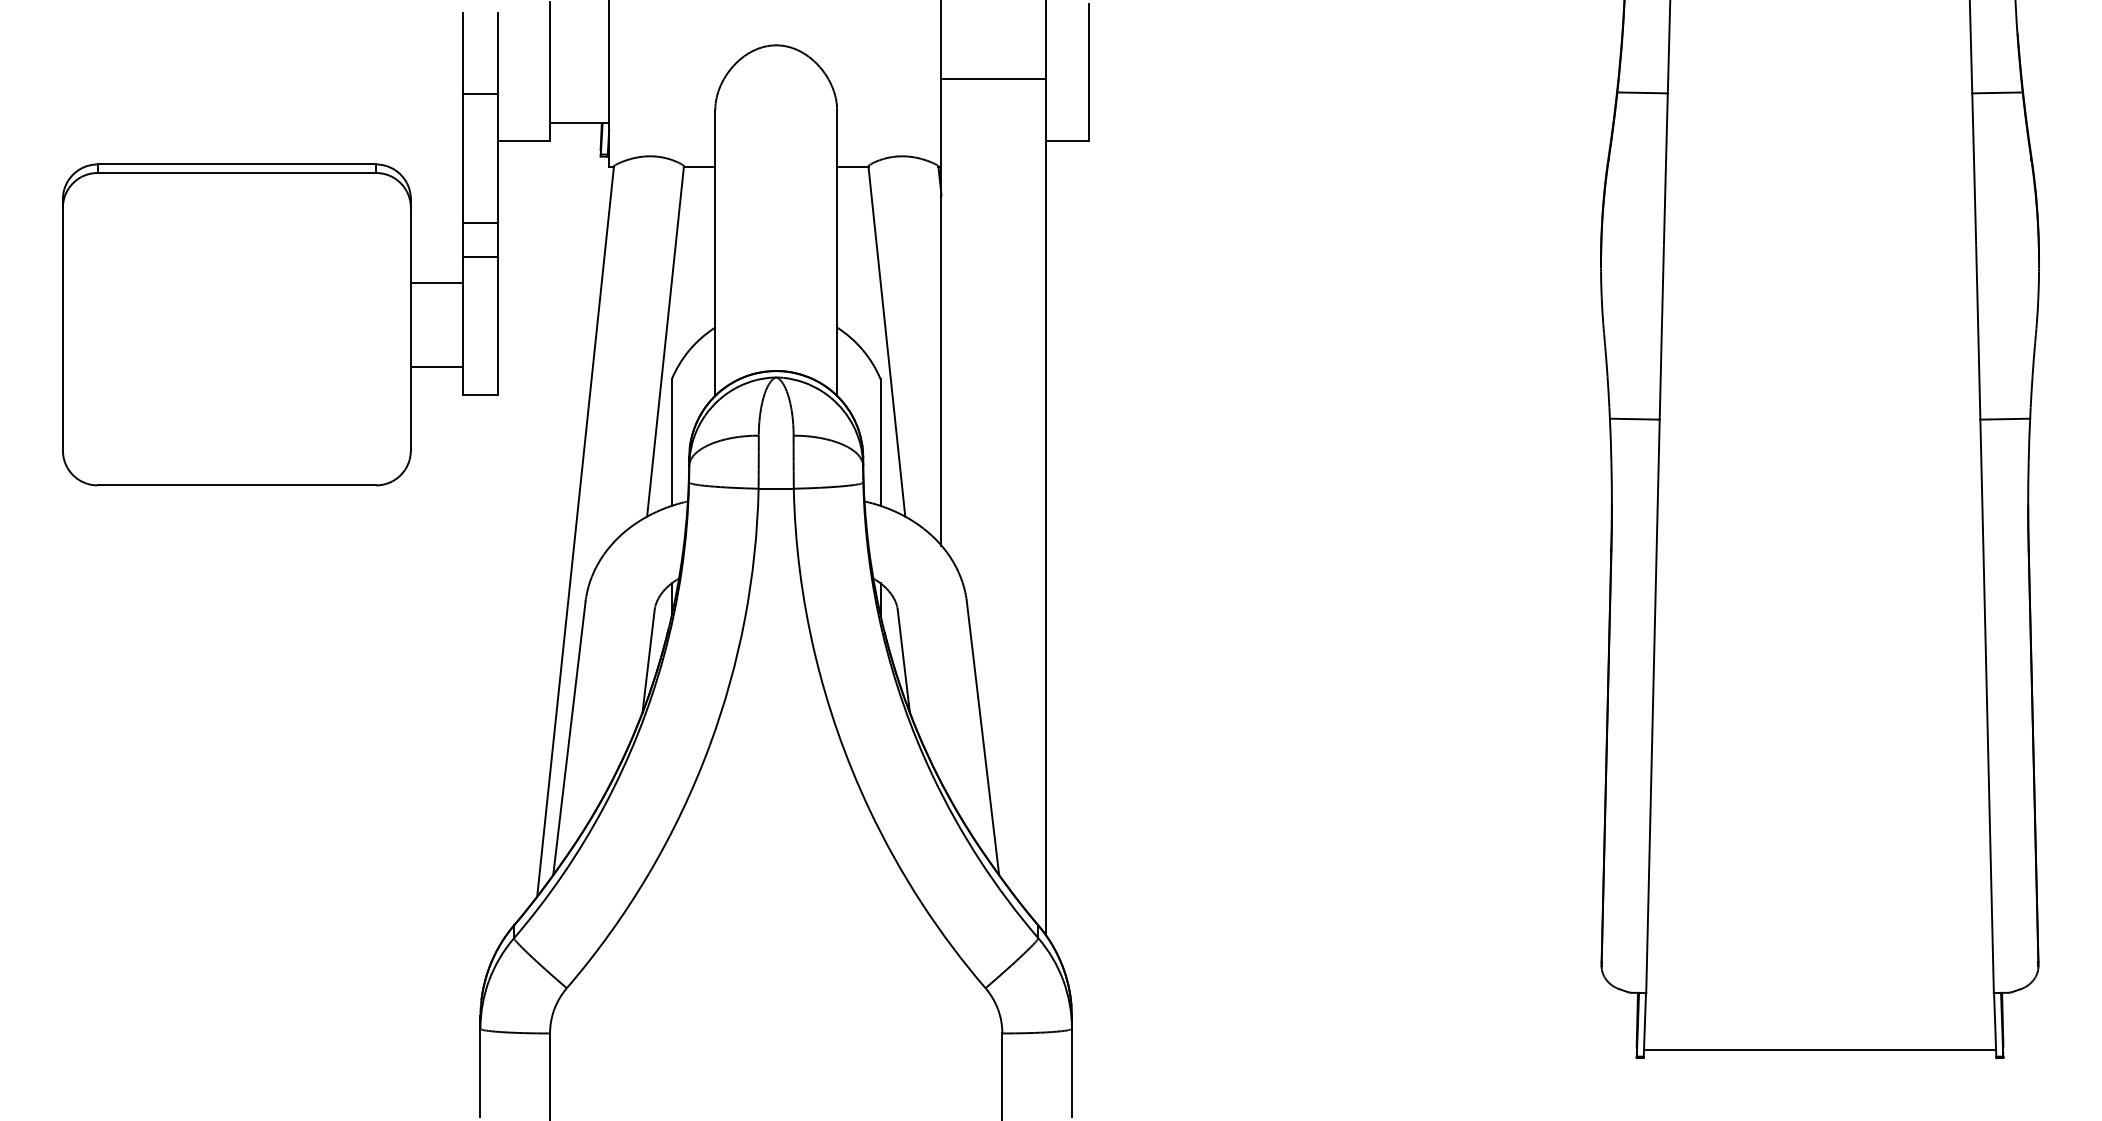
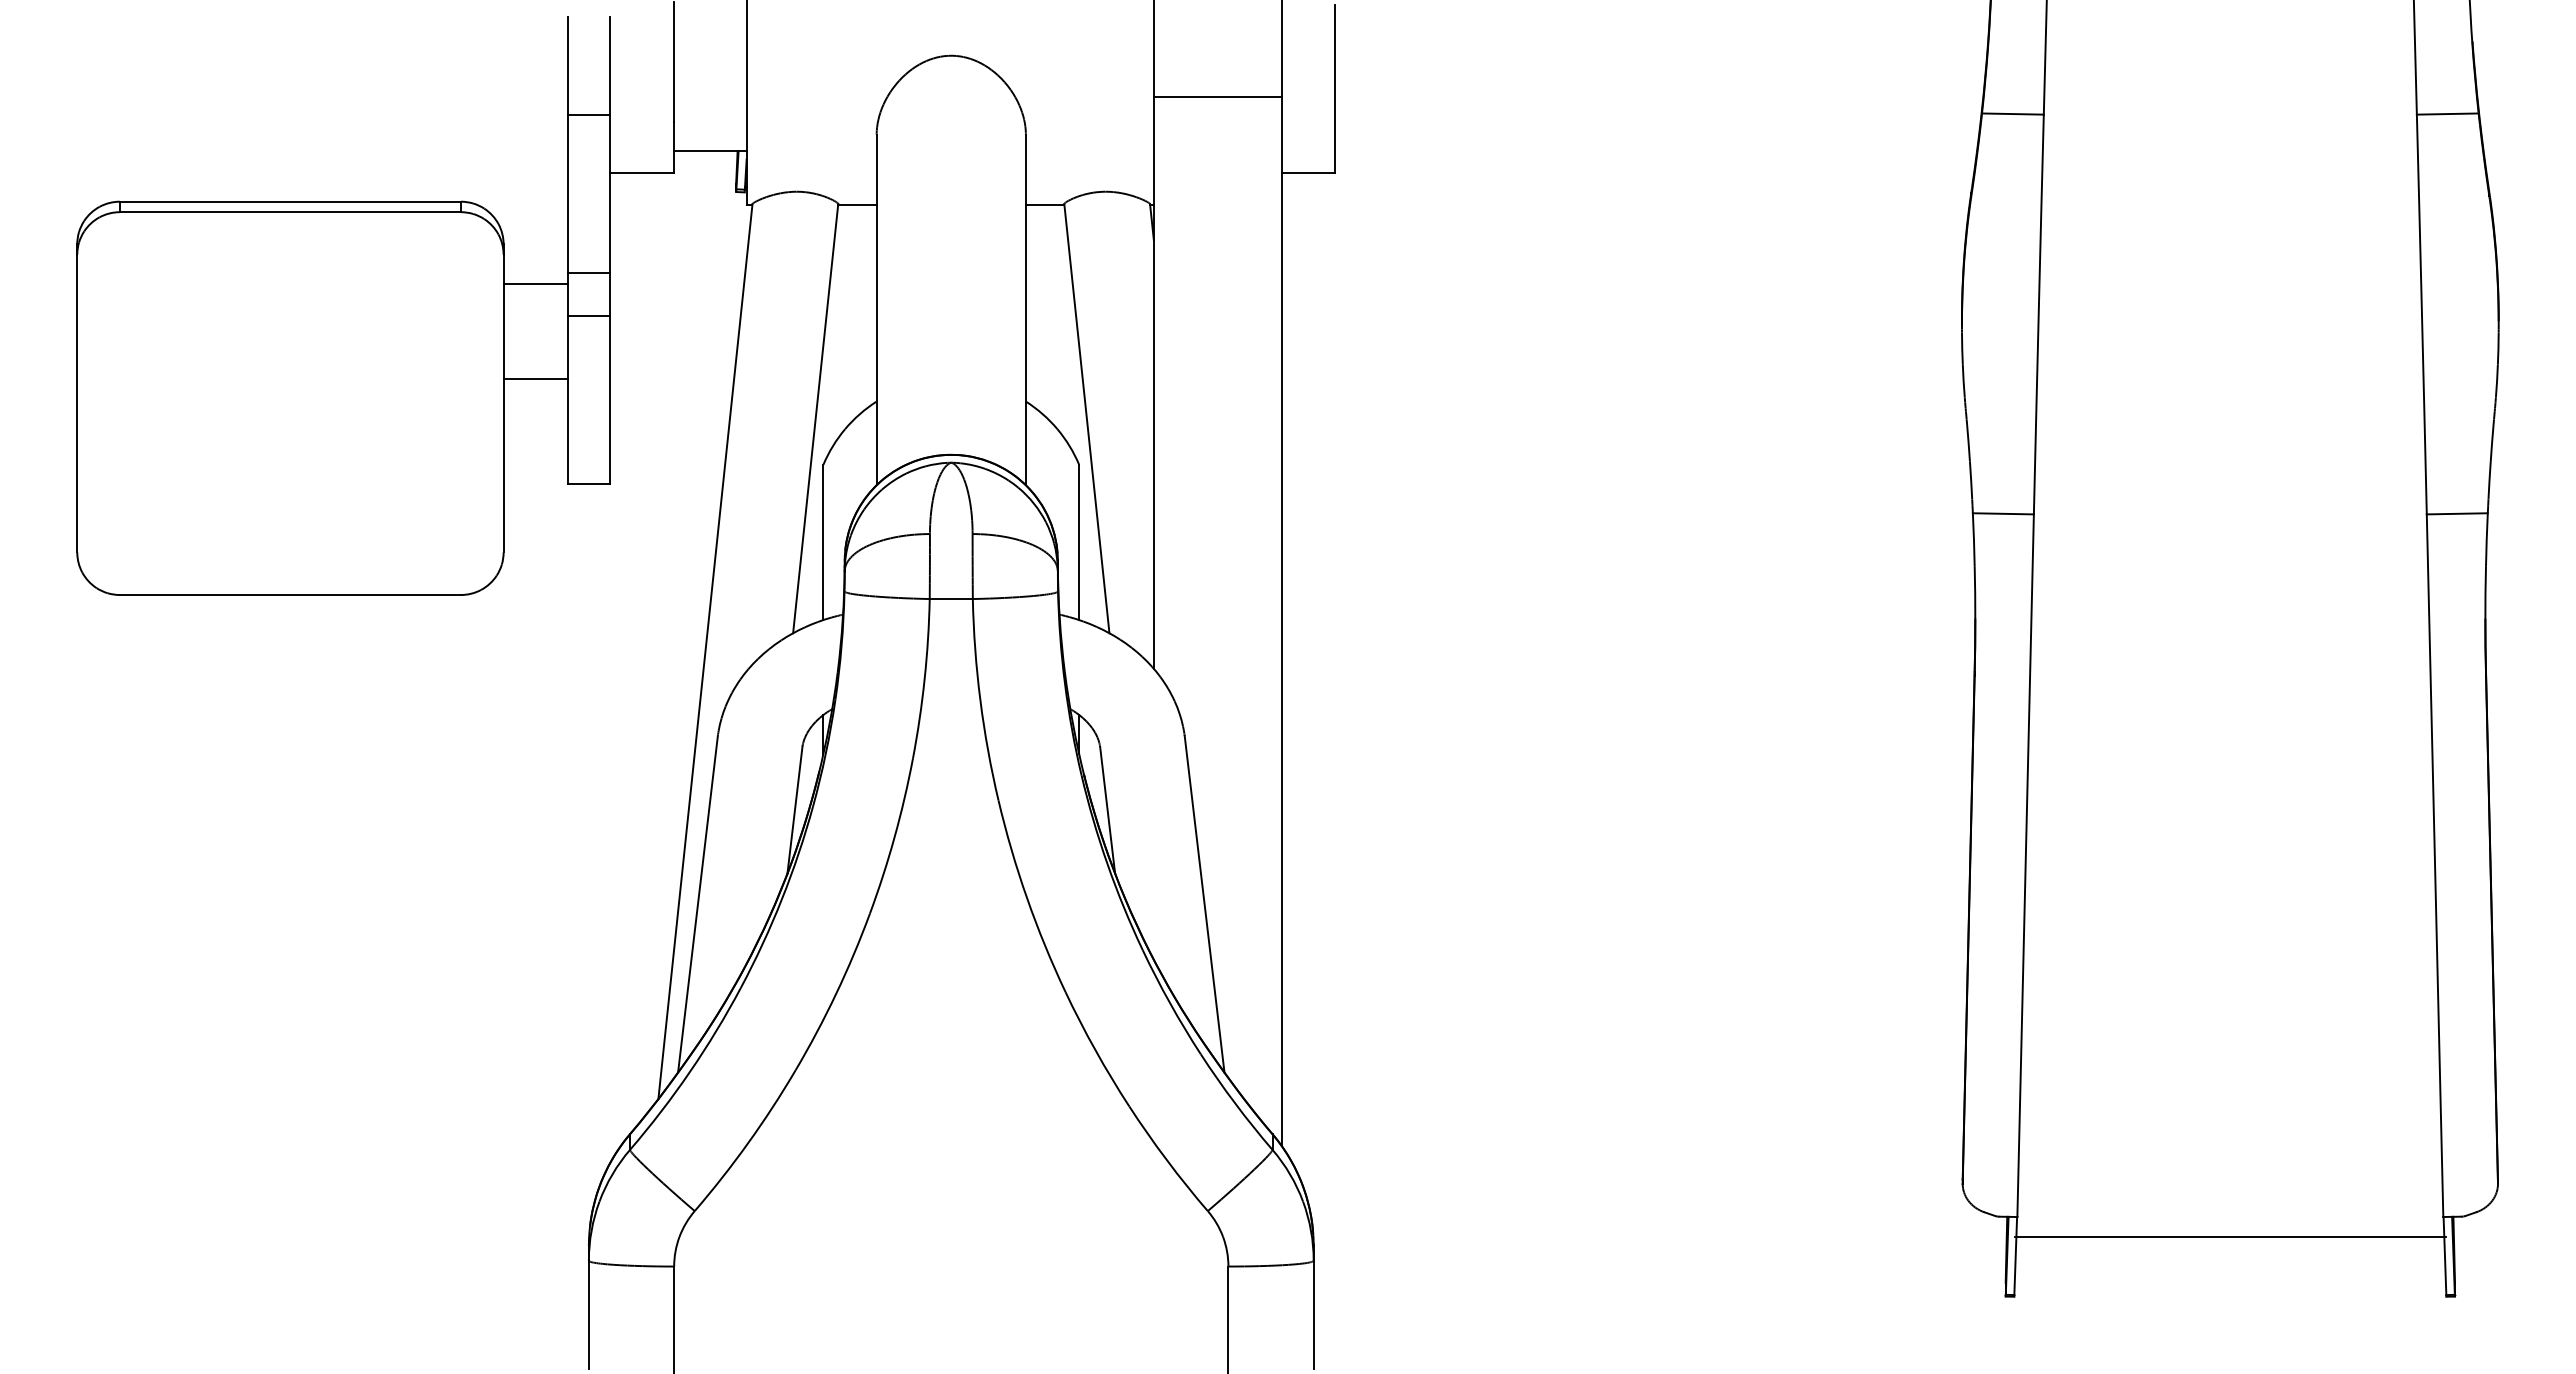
line: (436, 283) -> (535, 284), moved
line: (436, 366) -> (535, 378), moved
line: (1820, 1049) -> (2230, 1236), moved

